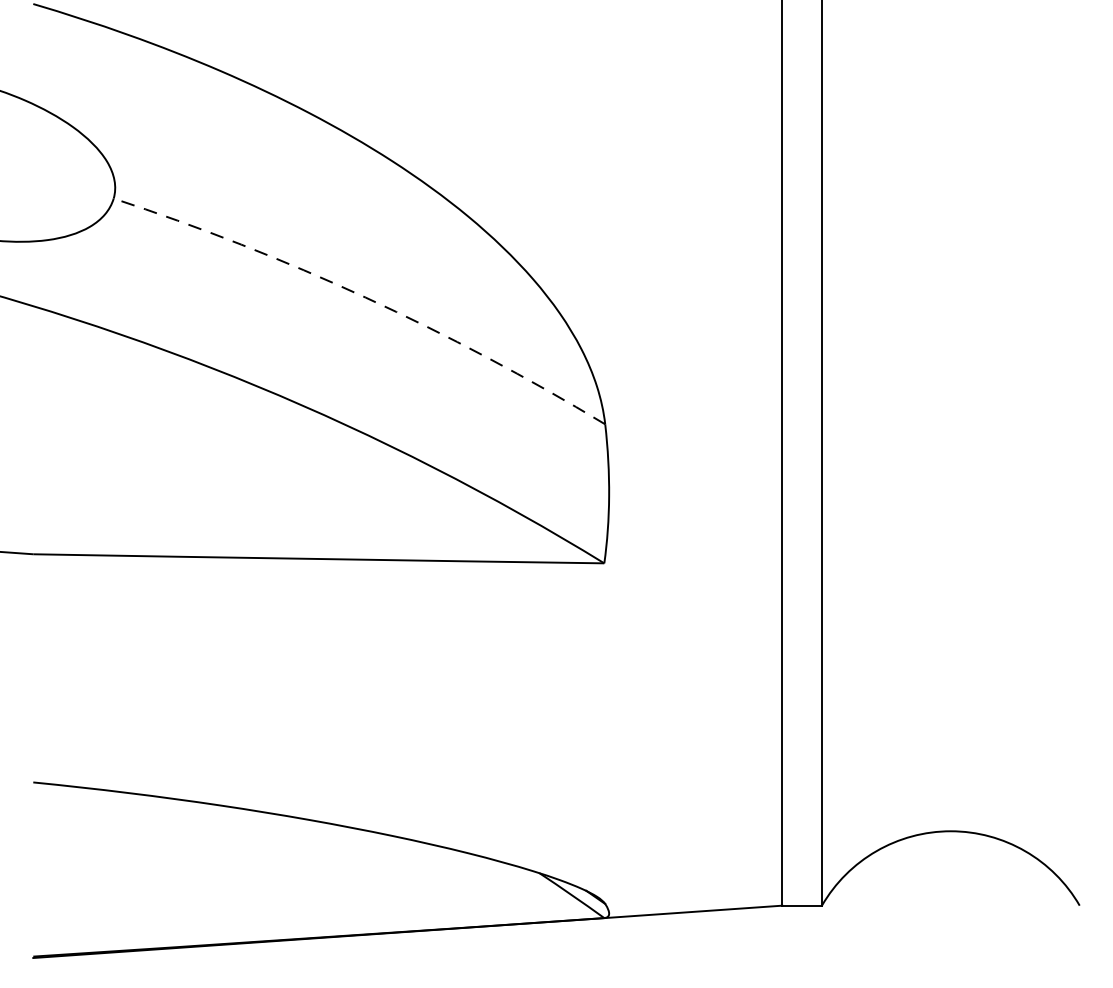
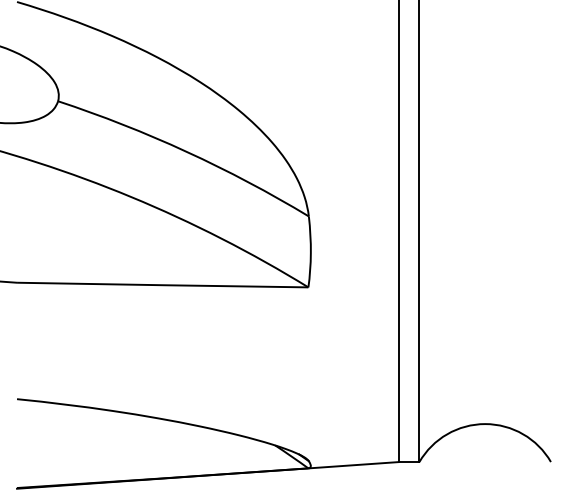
arc: (365, 297) -> (186, 151), dashed -> solid

